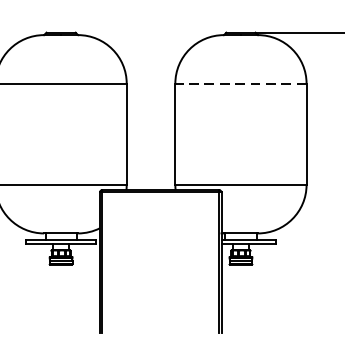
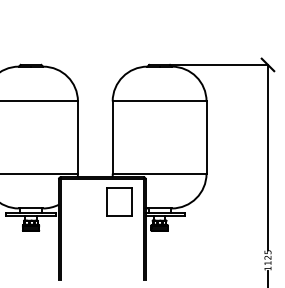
line: (240, 83) -> (159, 101), dashed -> solid
part: (184, 223) -> (119, 201), added

